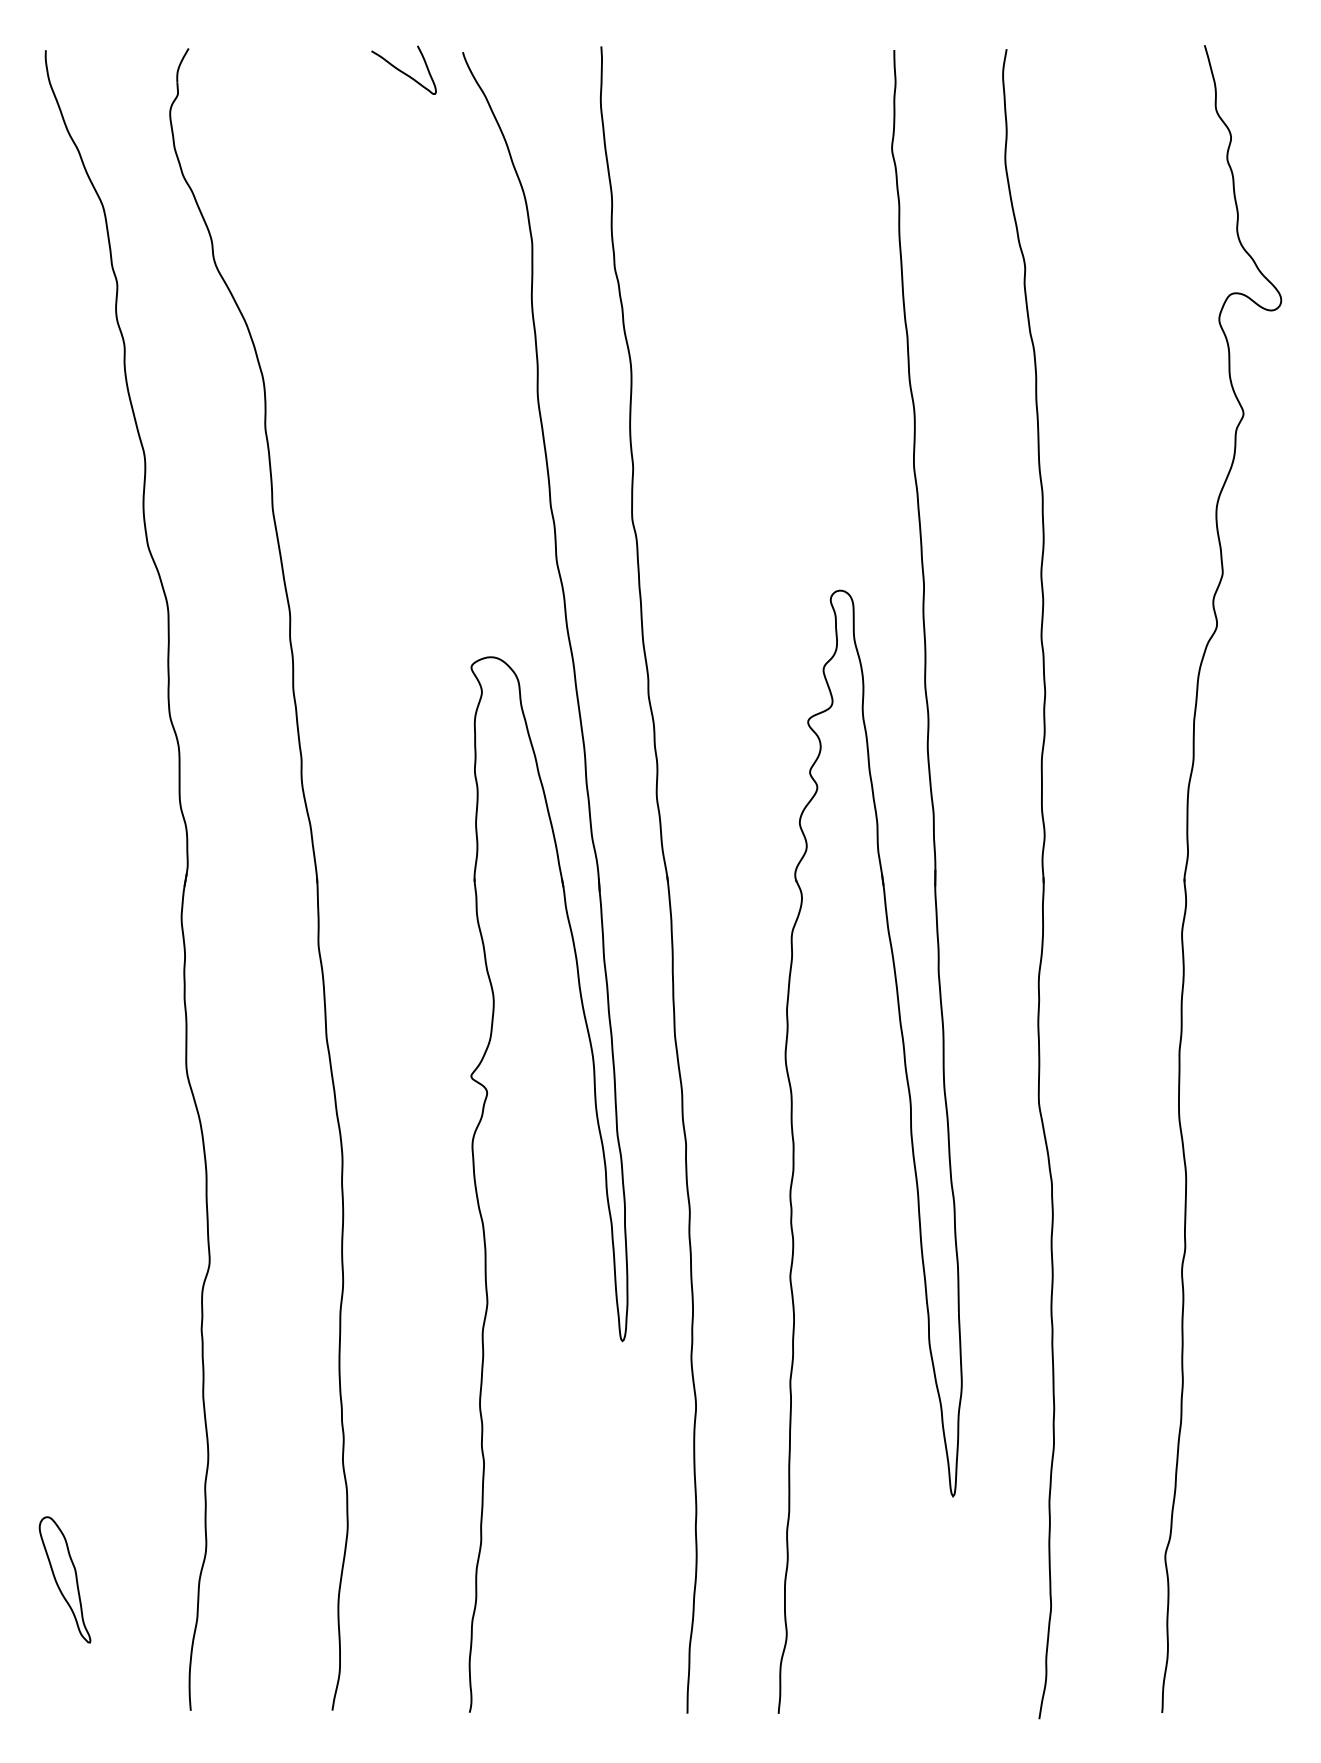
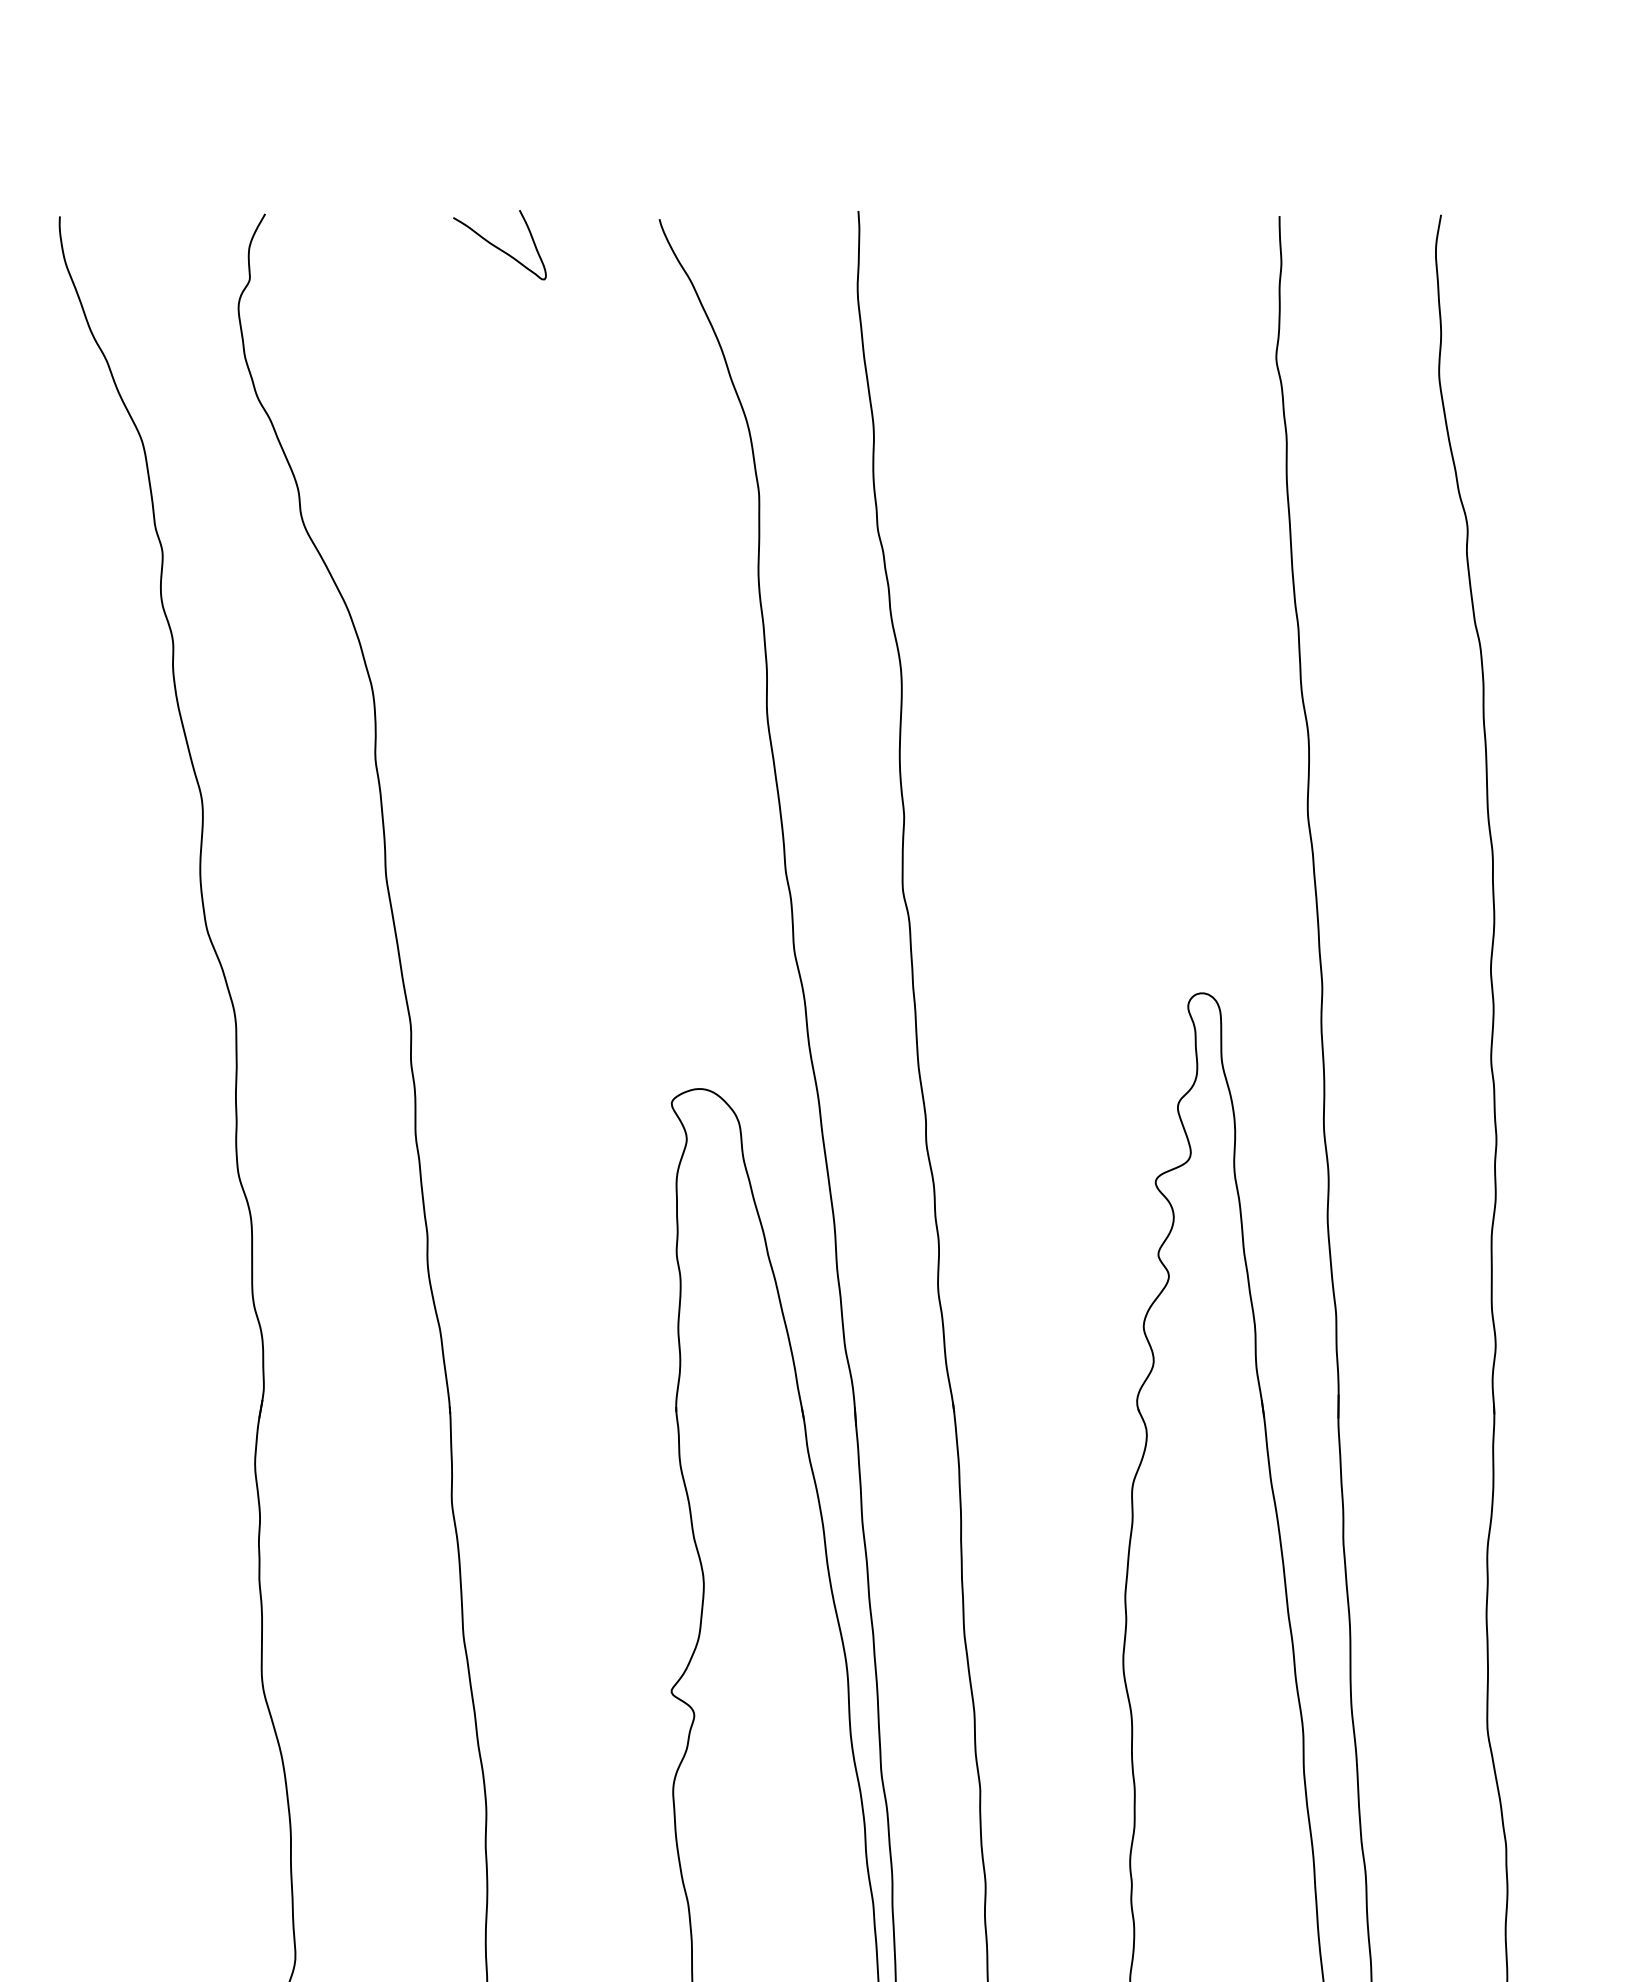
curve: (403, 71) -> (499, 246), moved

